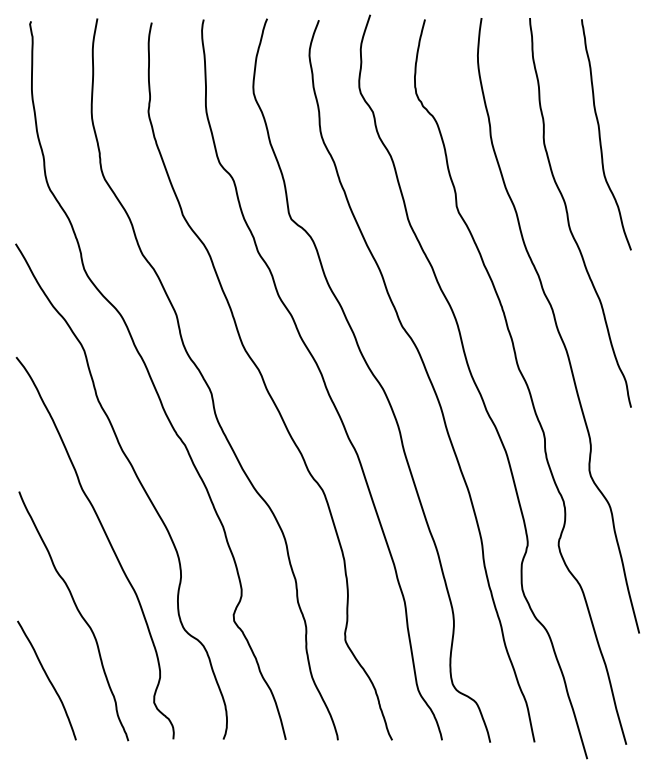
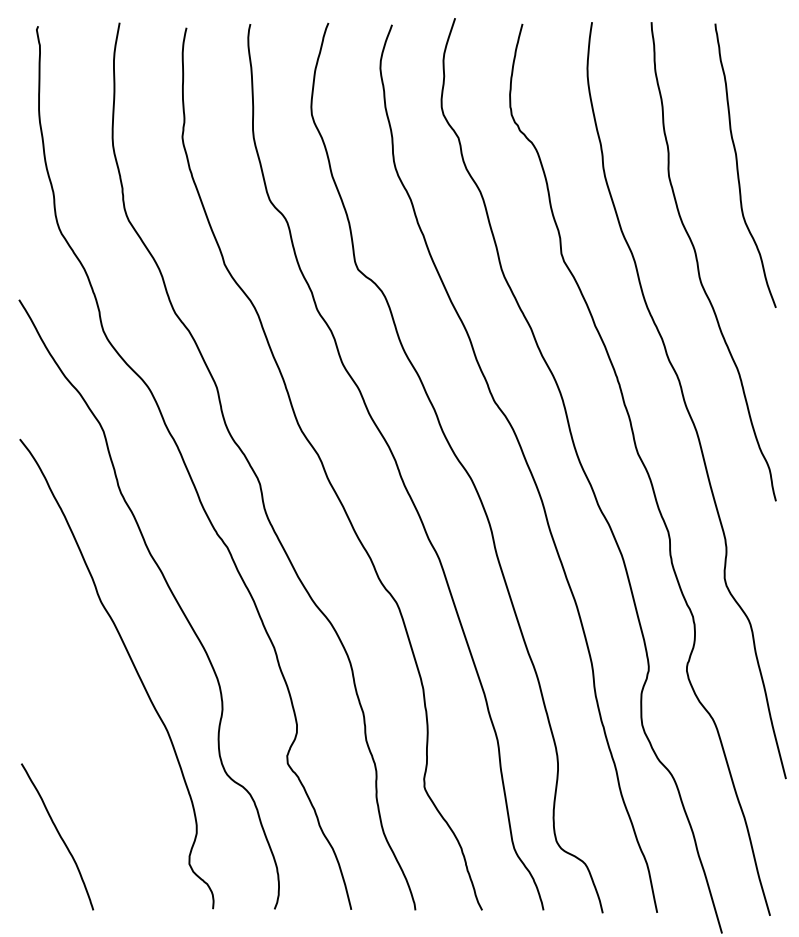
curve: (79, 614) -> (97, 755), removed

